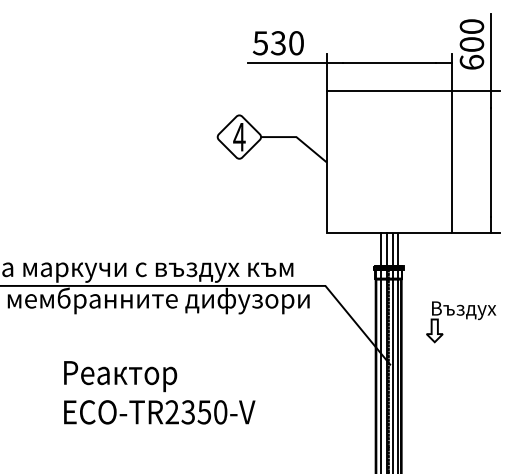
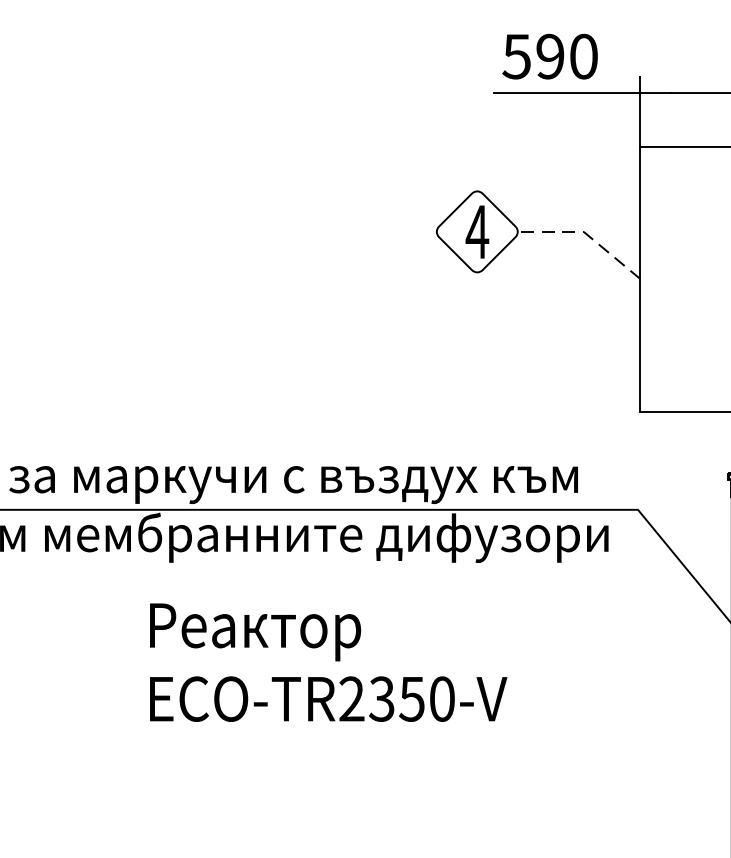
text: (277, 43) -> (548, 57), 530 -> 590
line: (297, 137) -> (585, 232), solid -> dashed
text: (159, 392) -> (328, 662), moved

